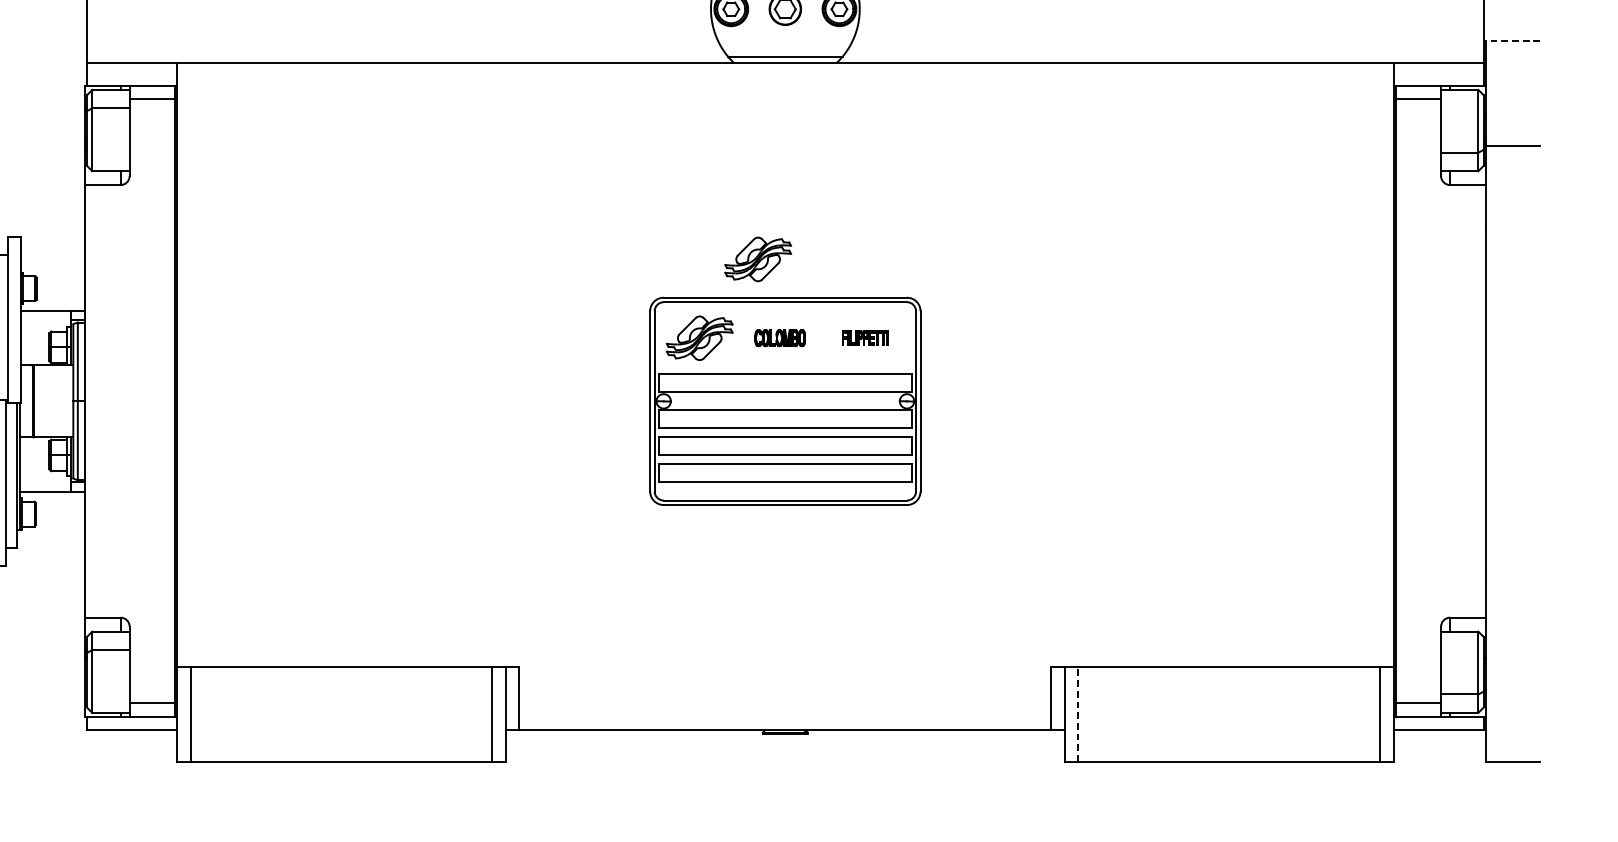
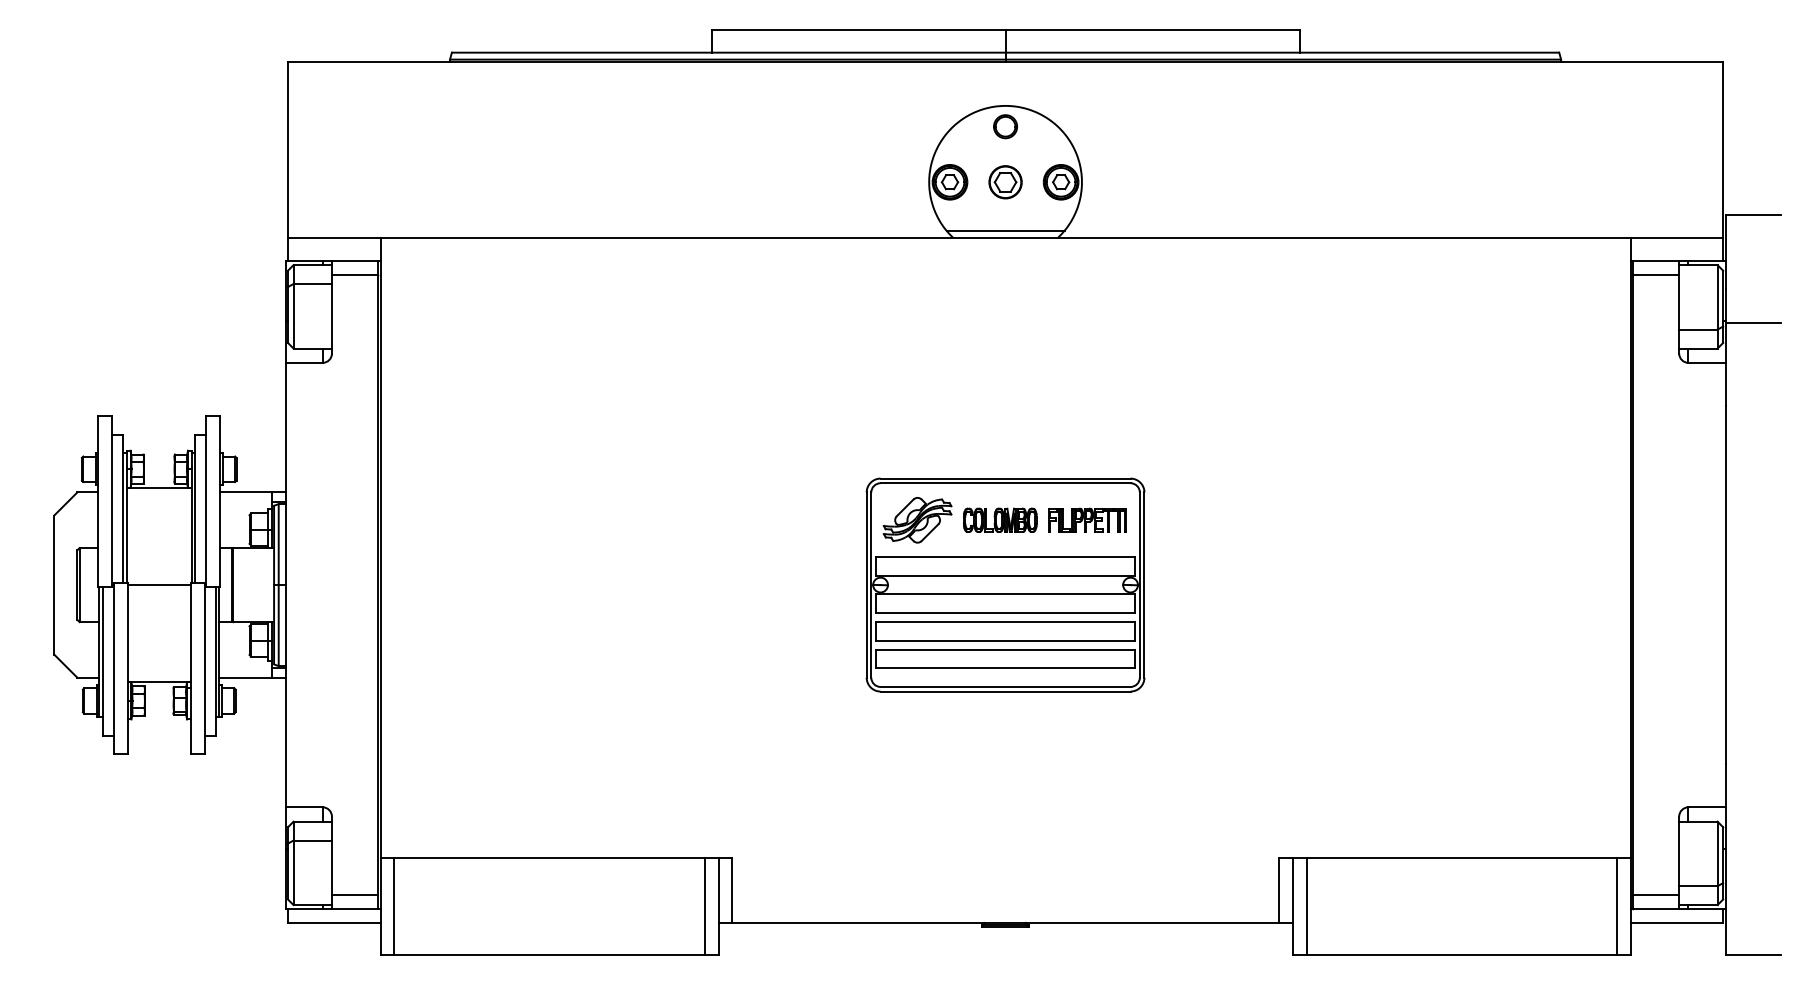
line: (1513, 40) -> (1753, 214), dashed -> solid
part: (758, 259) -> (977, 439), removed
part: (780, 337) -> (1000, 519), size x1.43
part: (865, 337) -> (1087, 519), size x1.67
line: (1078, 714) -> (1306, 906), dashed -> solid

